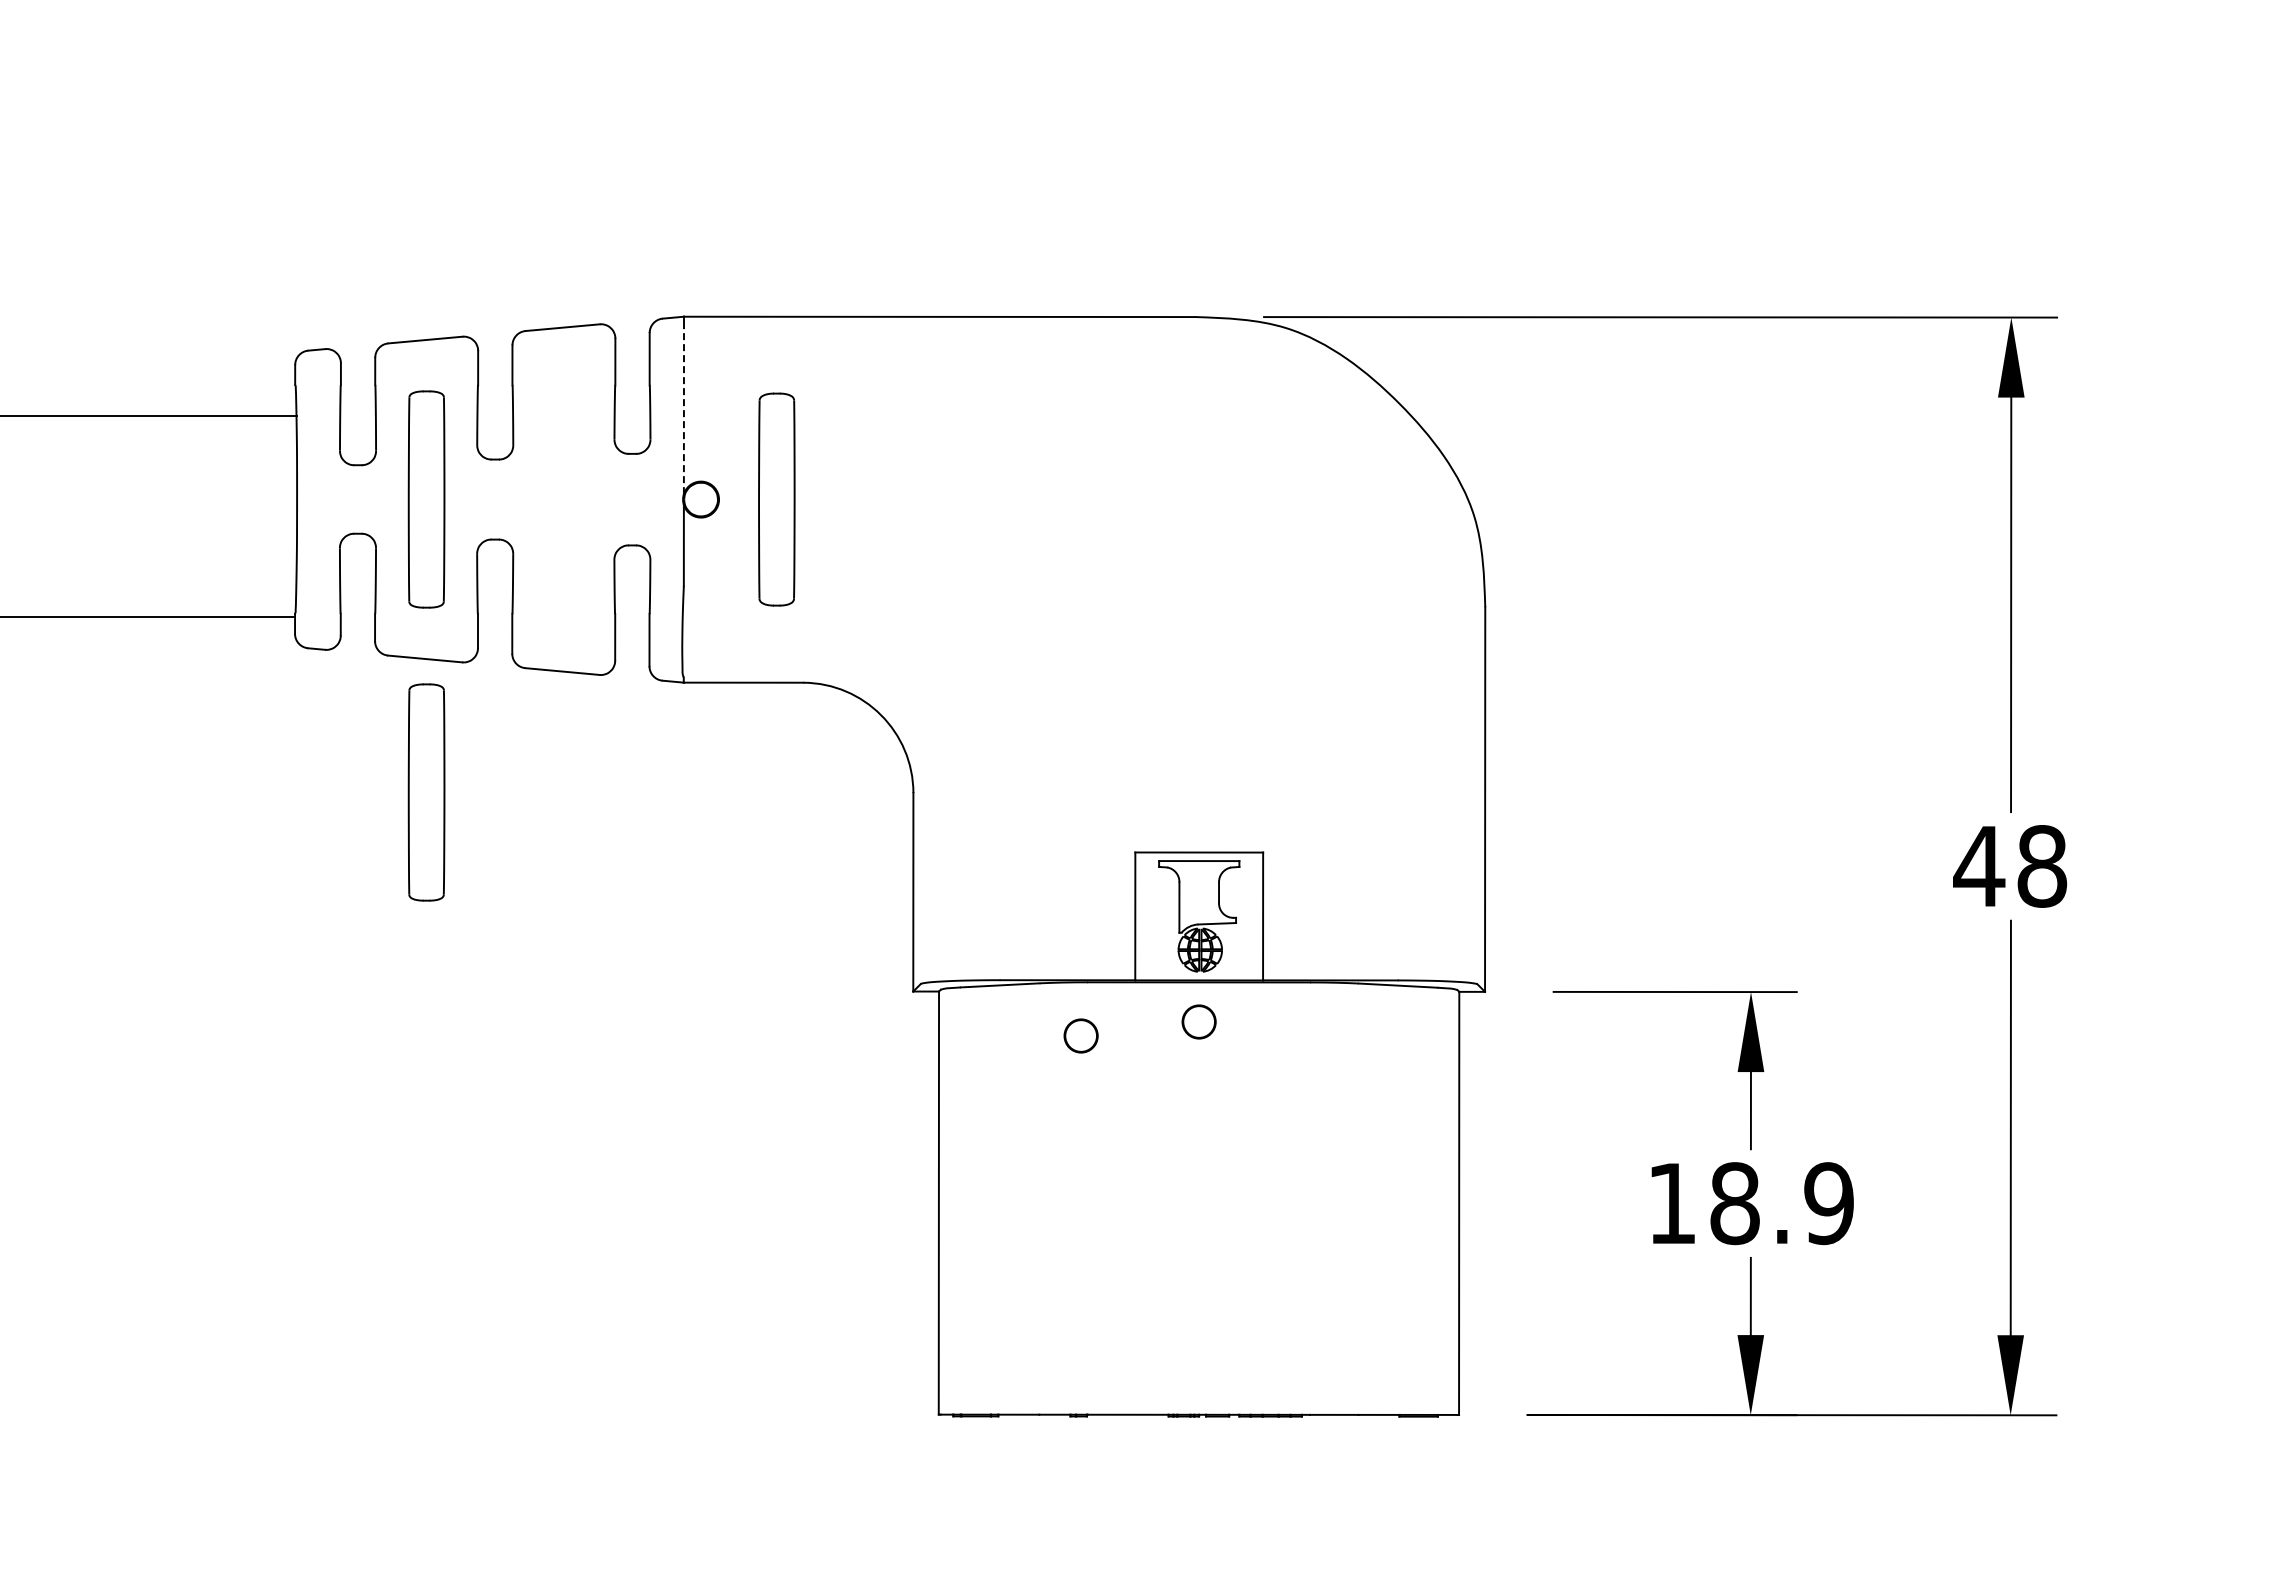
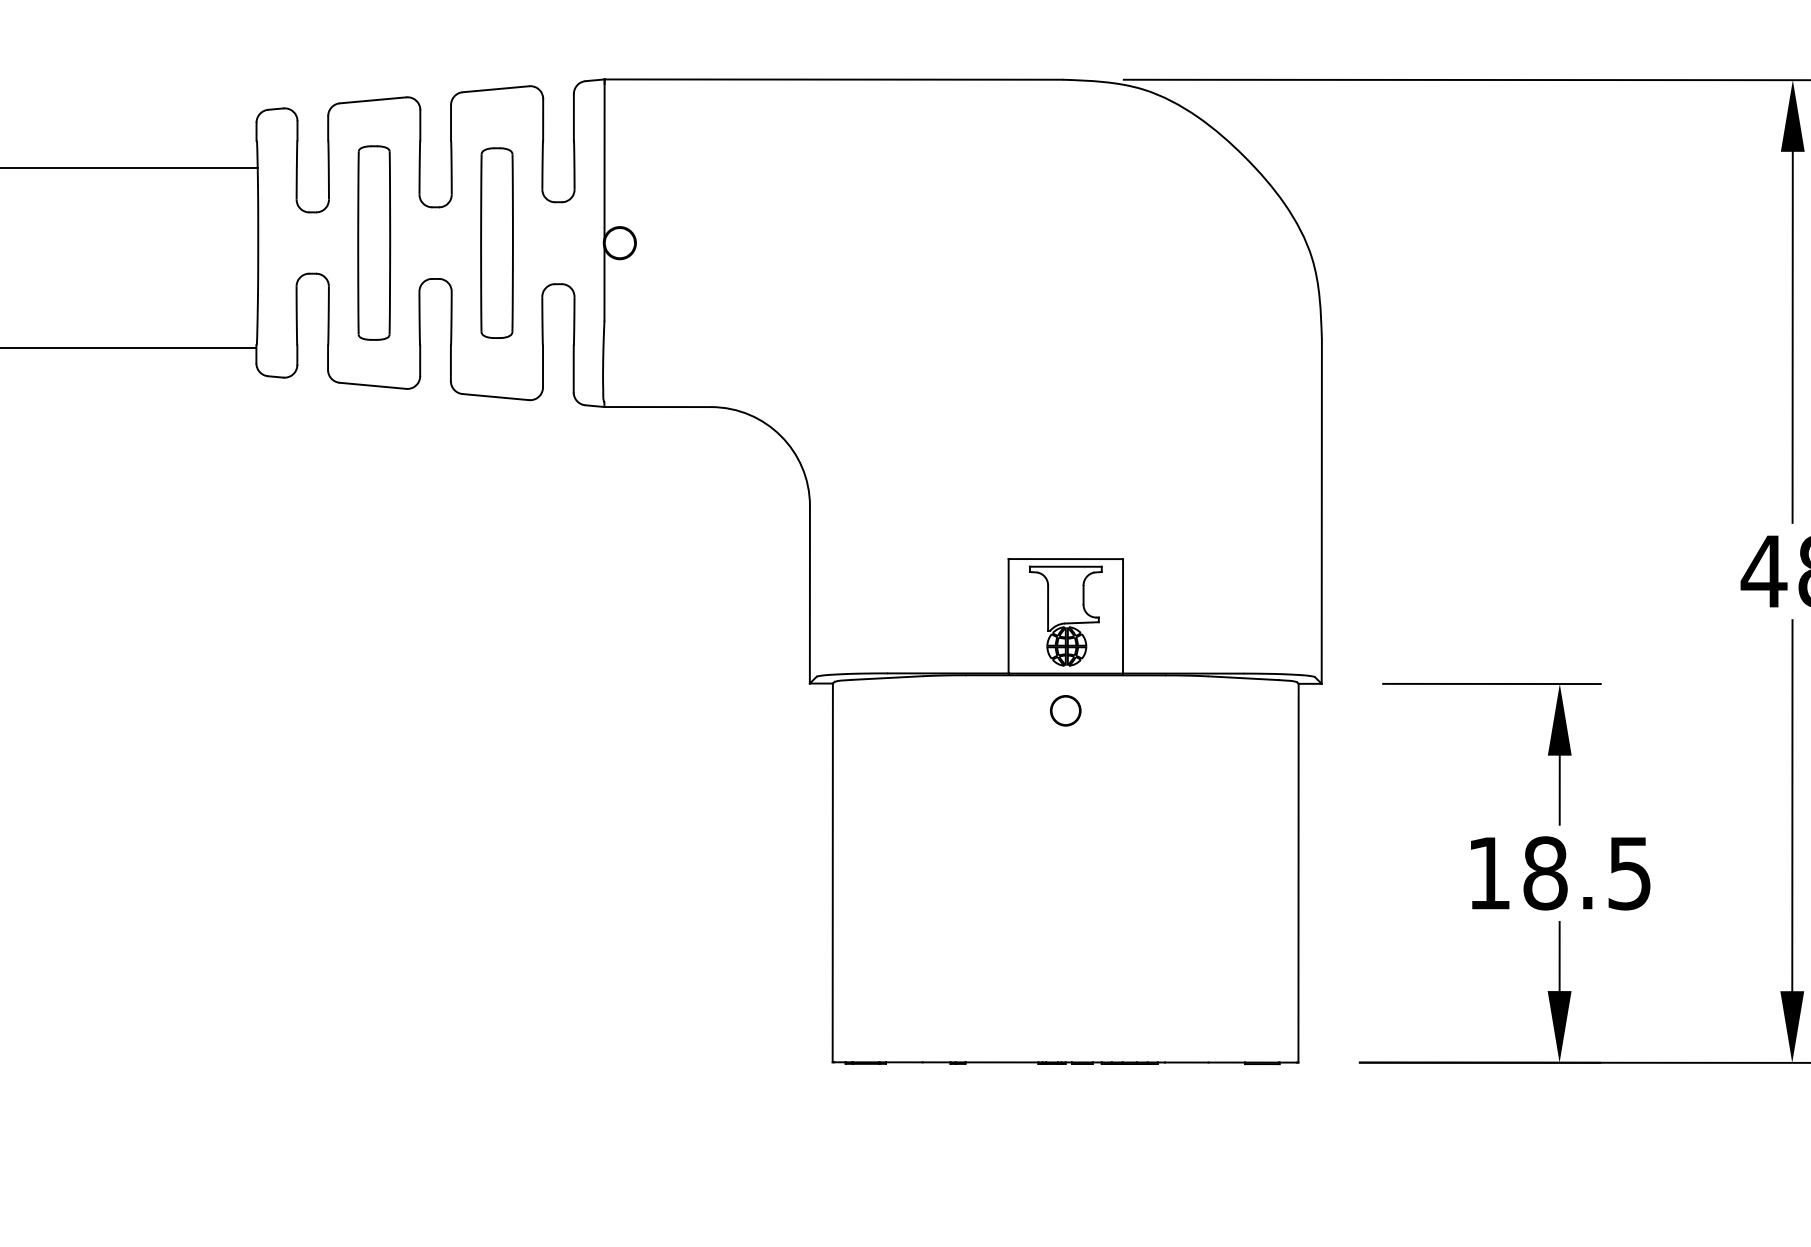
line: (683, 405) -> (604, 158), dashed -> solid
part: (776, 499) -> (496, 243), moved
part: (426, 792) -> (374, 505), removed
circle: (1080, 1035) -> (959, 722), removed
text: (1828, 1203) -> (1629, 873), 18.9 -> 18.5

